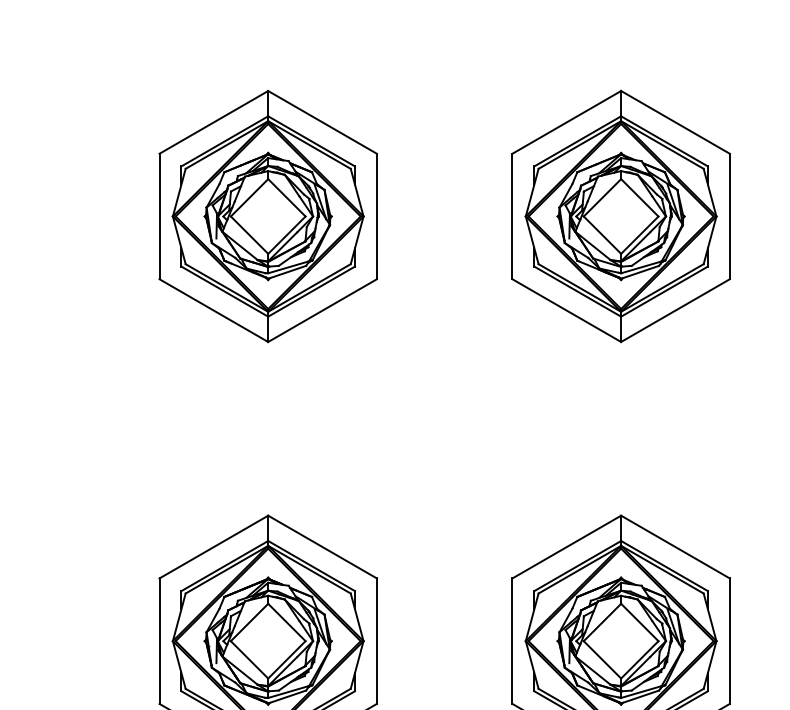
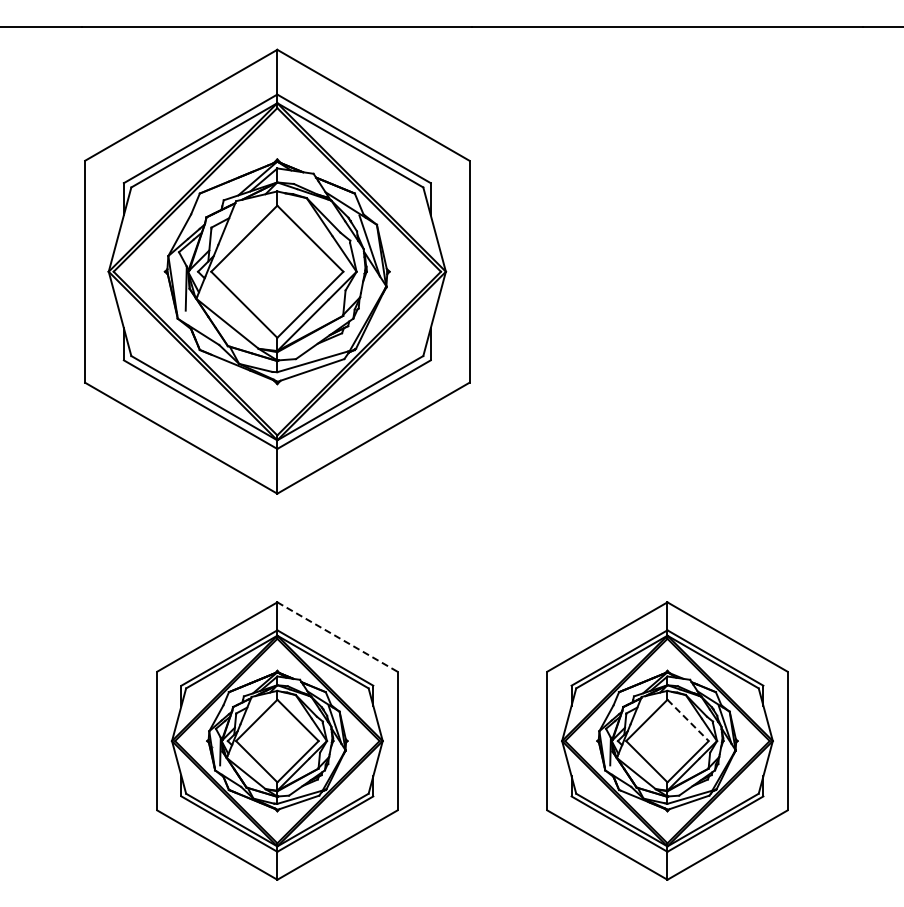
part: (268, 216) -> (277, 271), size x1.6
part: (621, 216) -> (667, 271), removed
line: (322, 546) -> (337, 636), solid -> dashed
line: (640, 622) -> (688, 720), solid -> dashed

